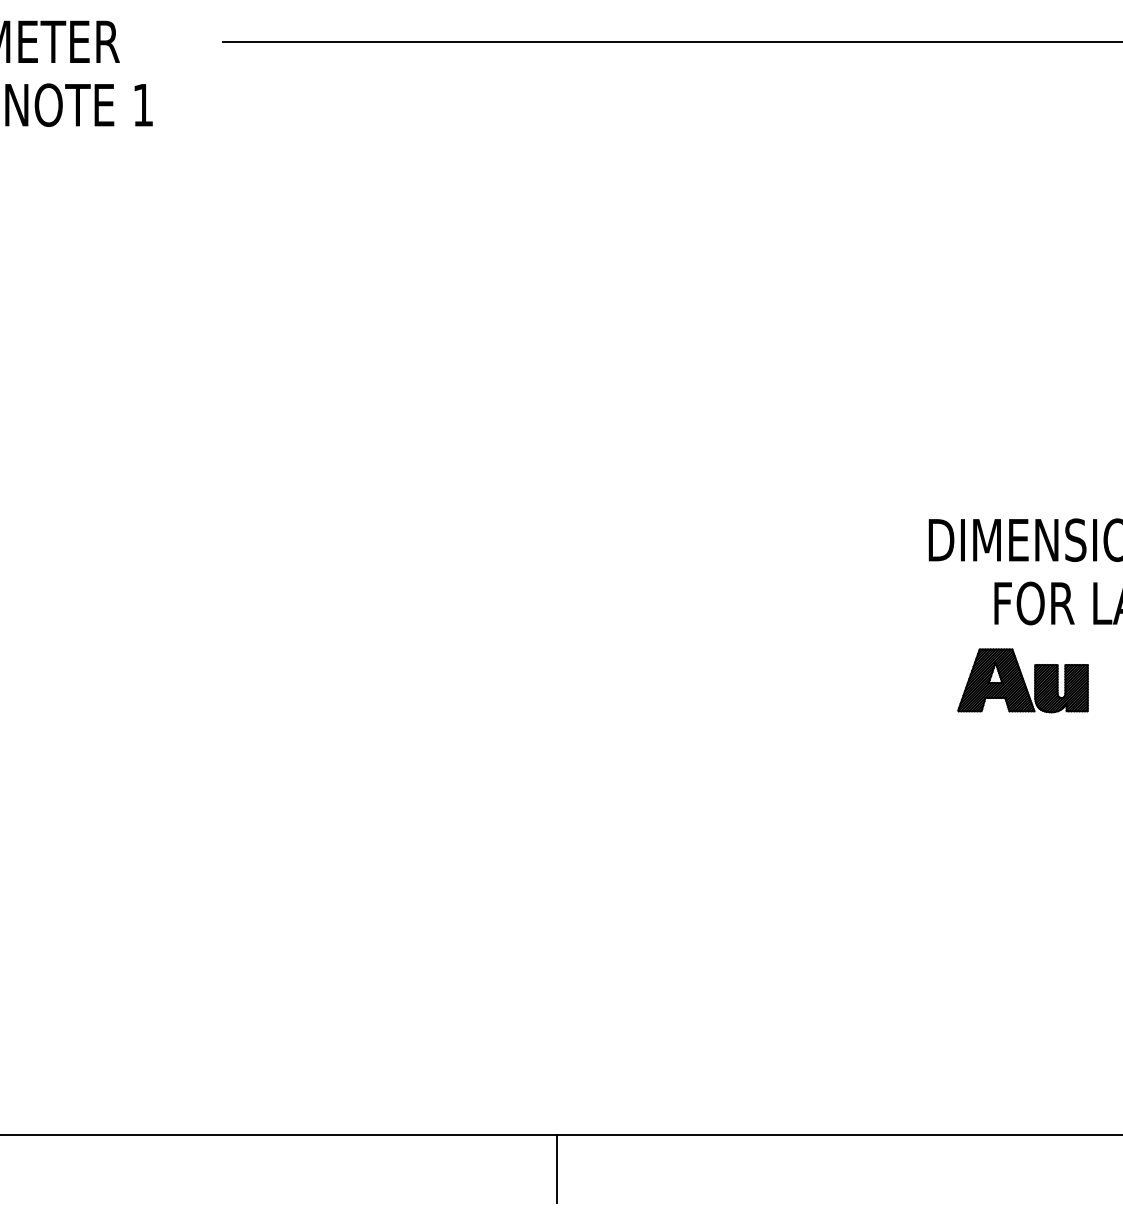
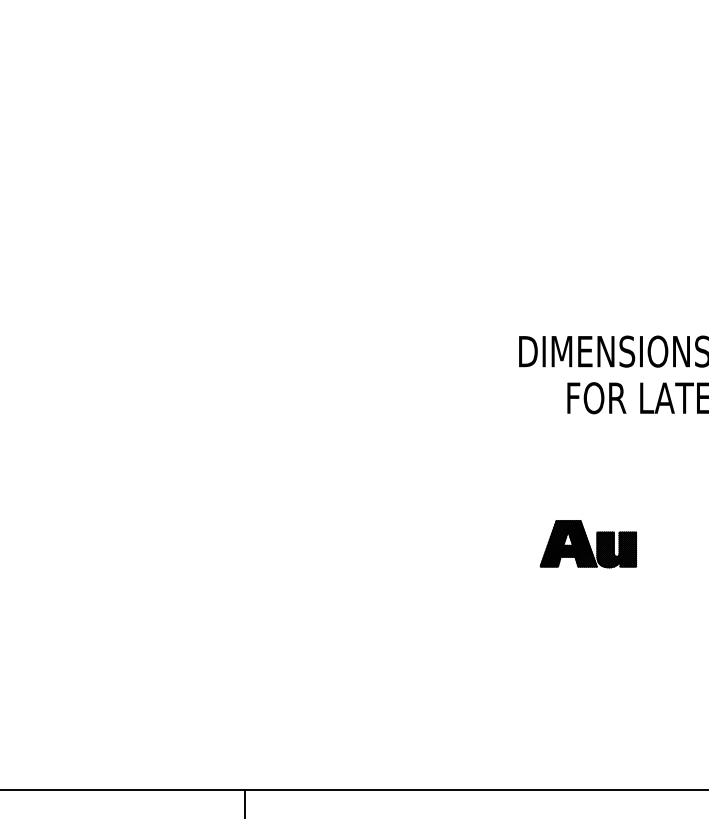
part: (1022, 680) -> (588, 543), moved

